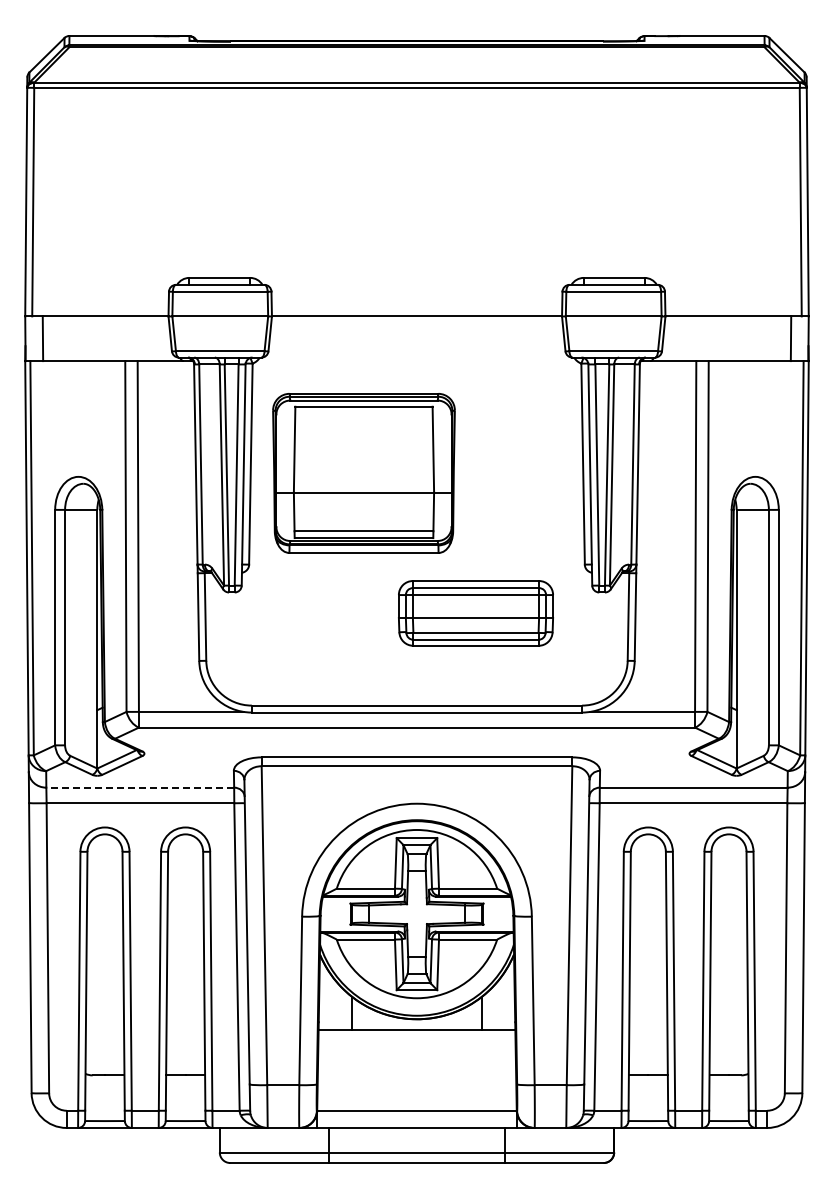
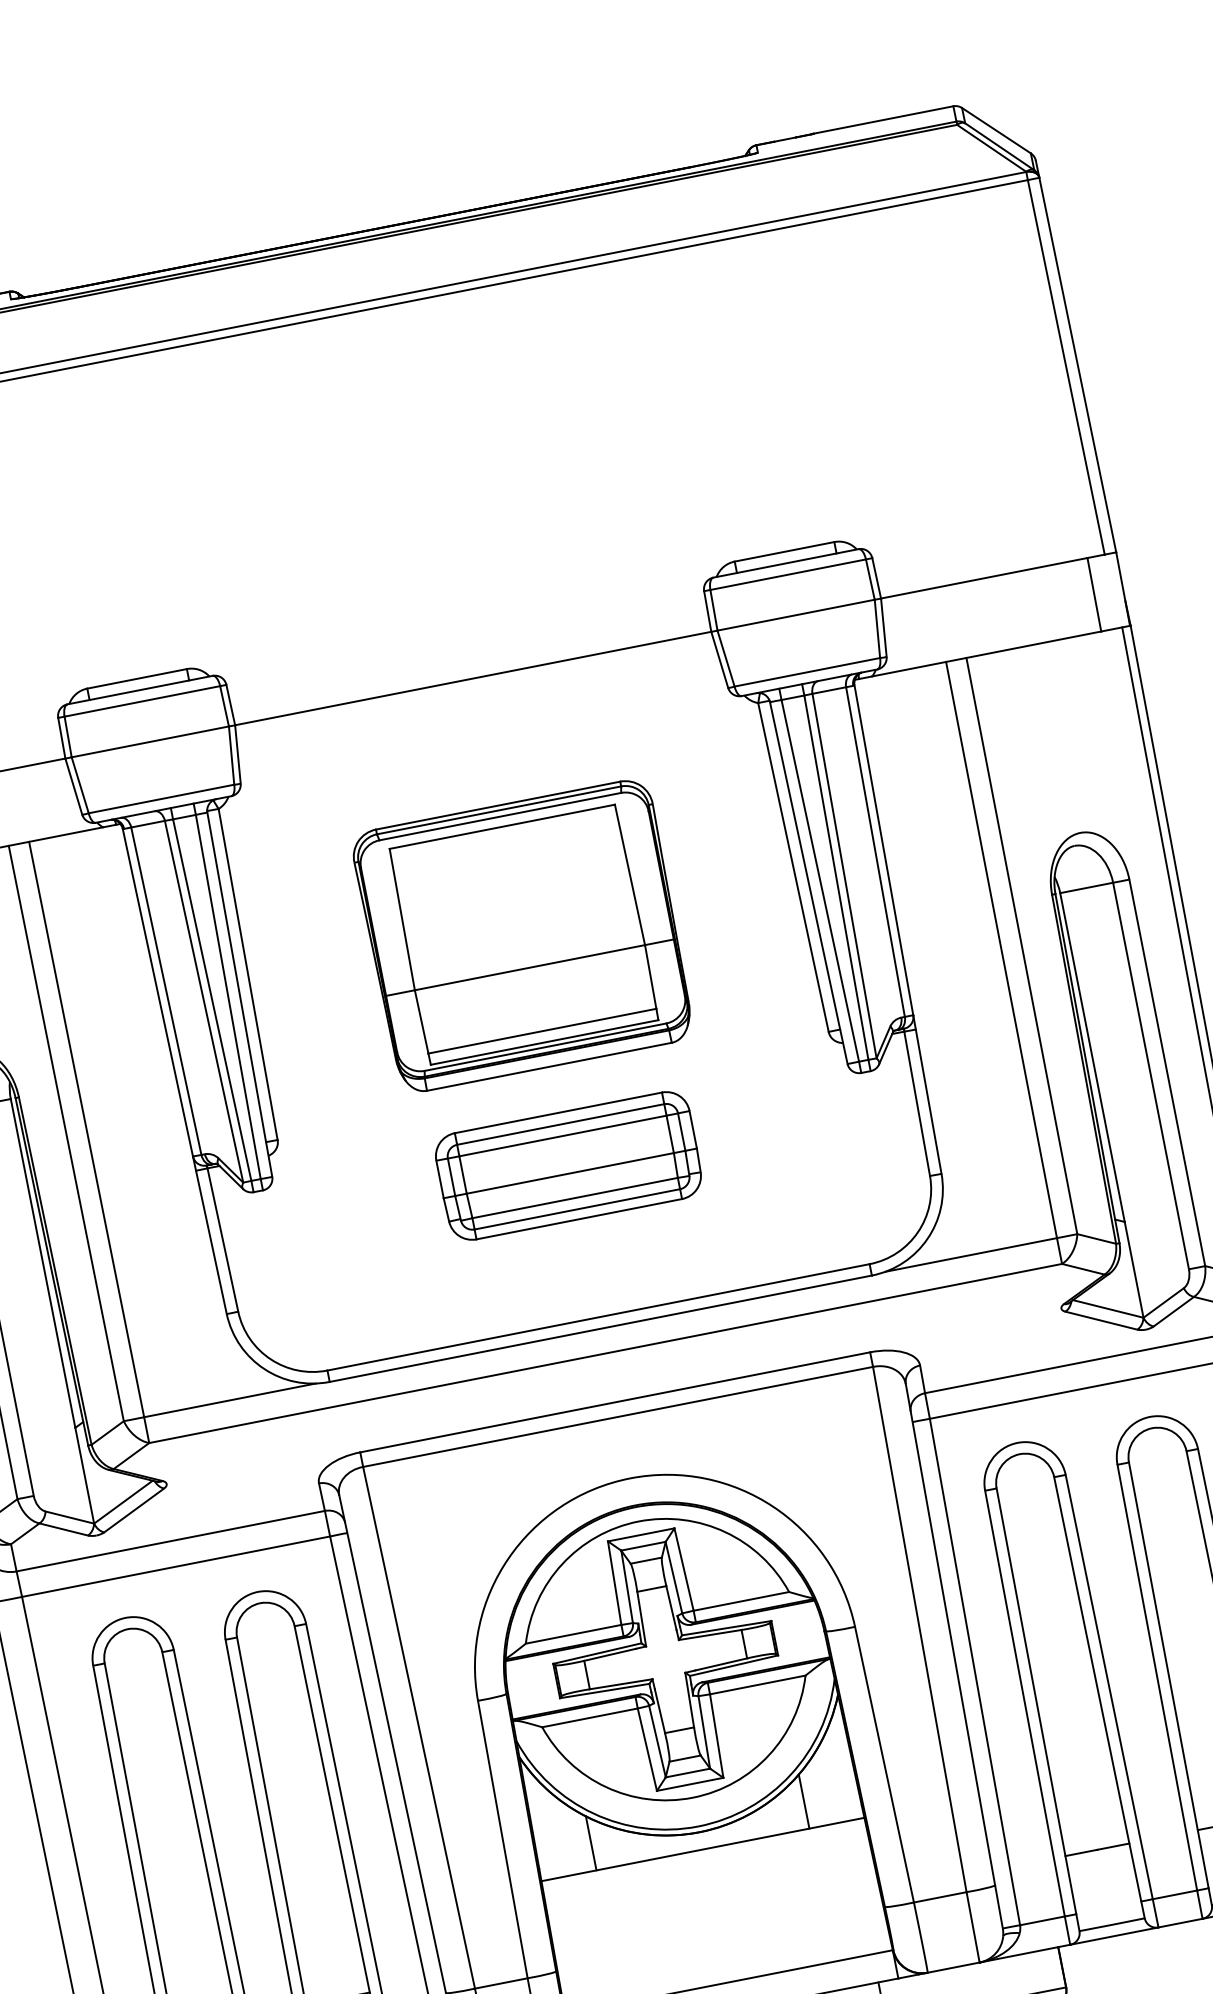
part: (363, 473) -> (522, 936), moved
part: (475, 613) -> (568, 1166), moved
line: (140, 787) -> (171, 1540), dashed -> solid

